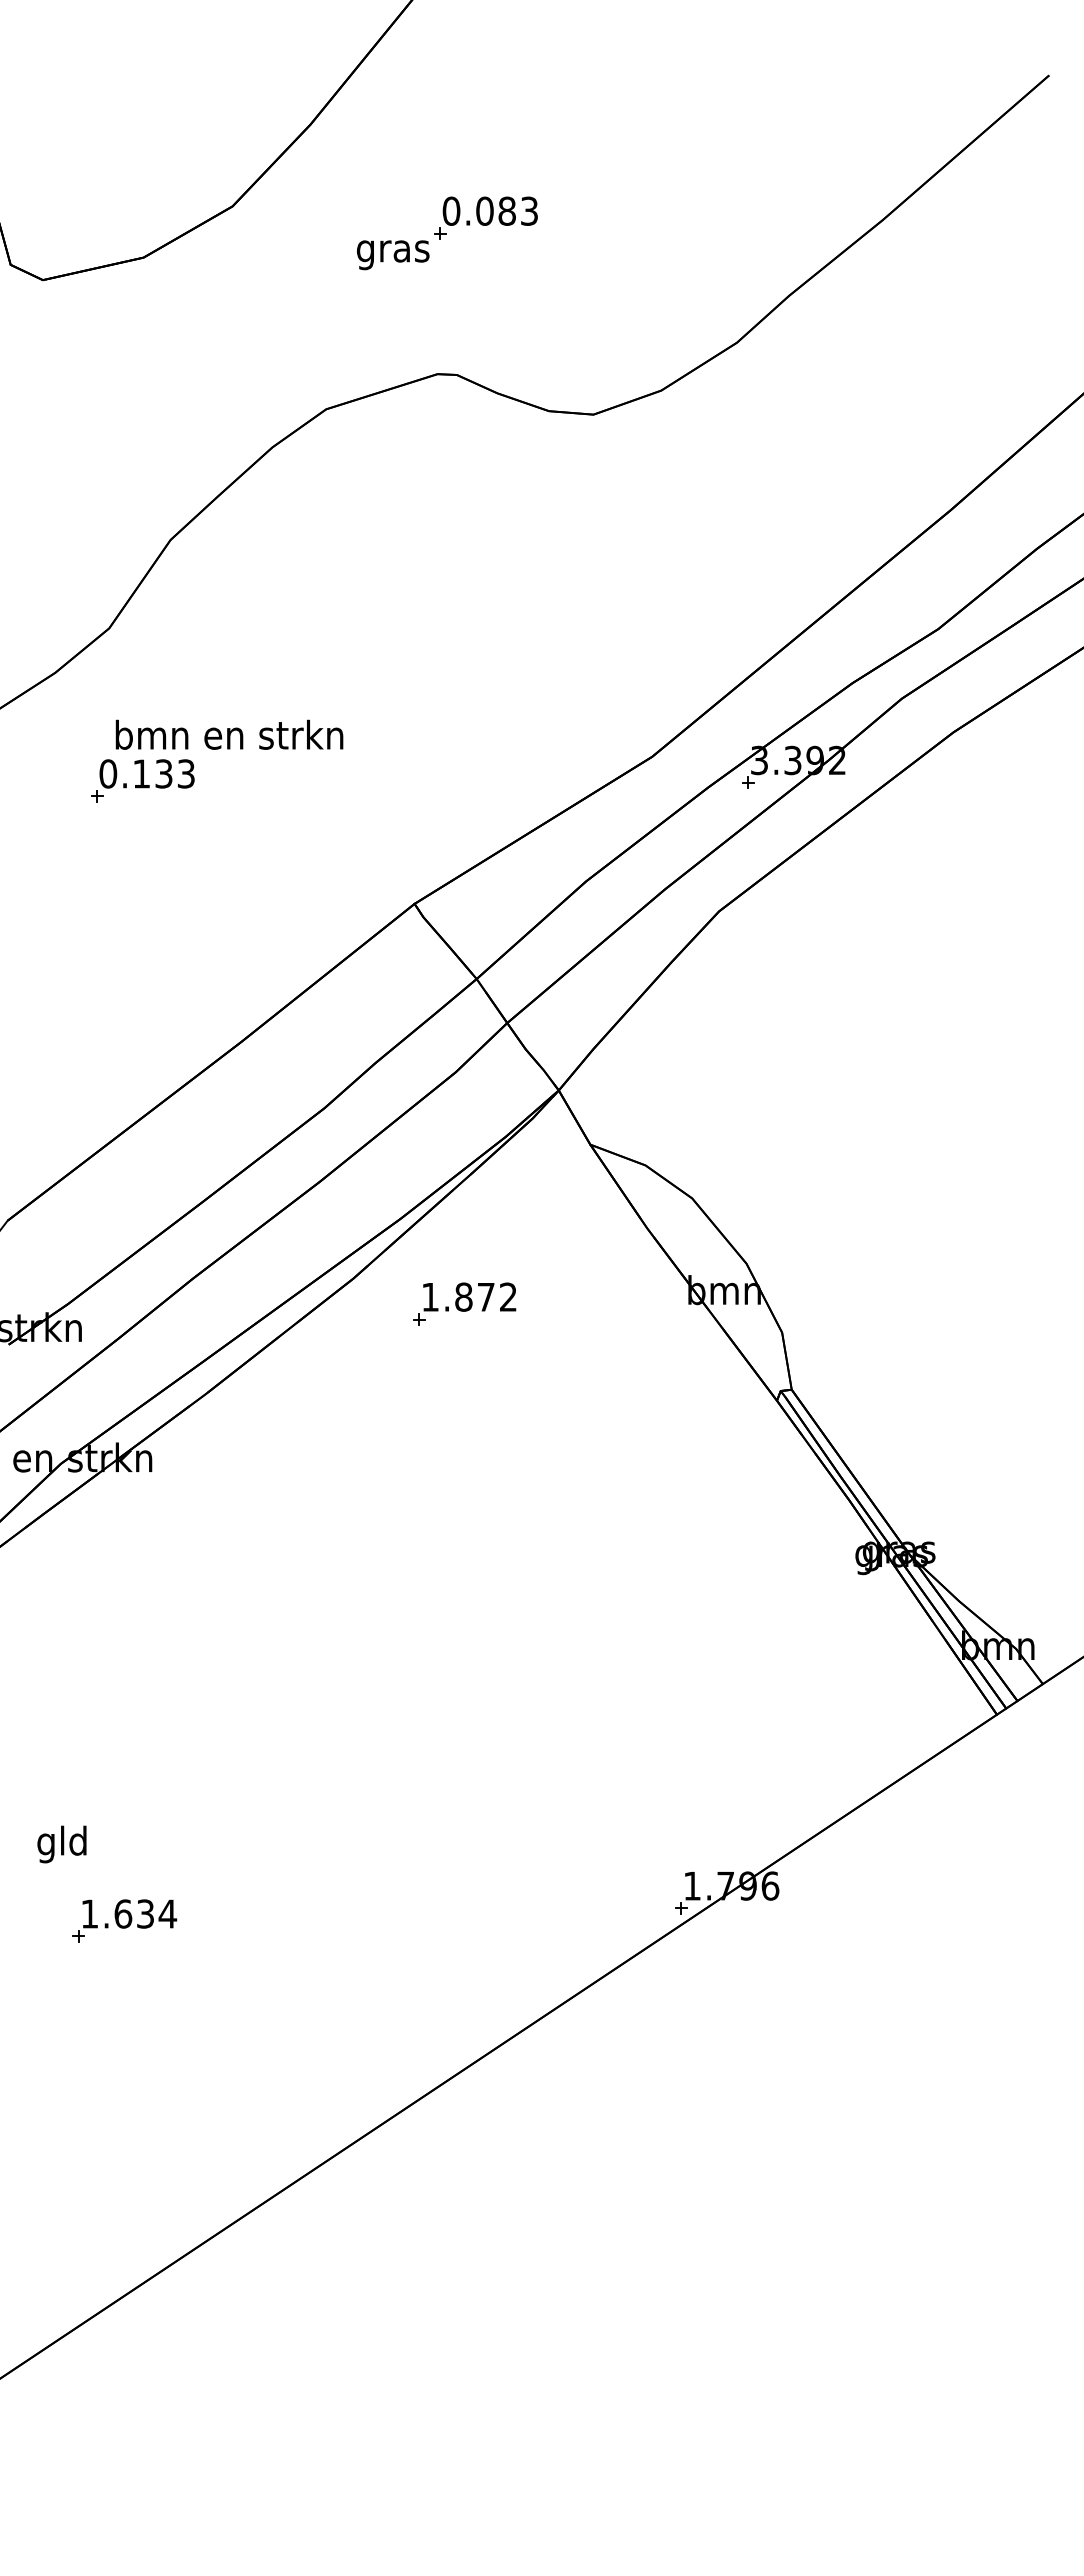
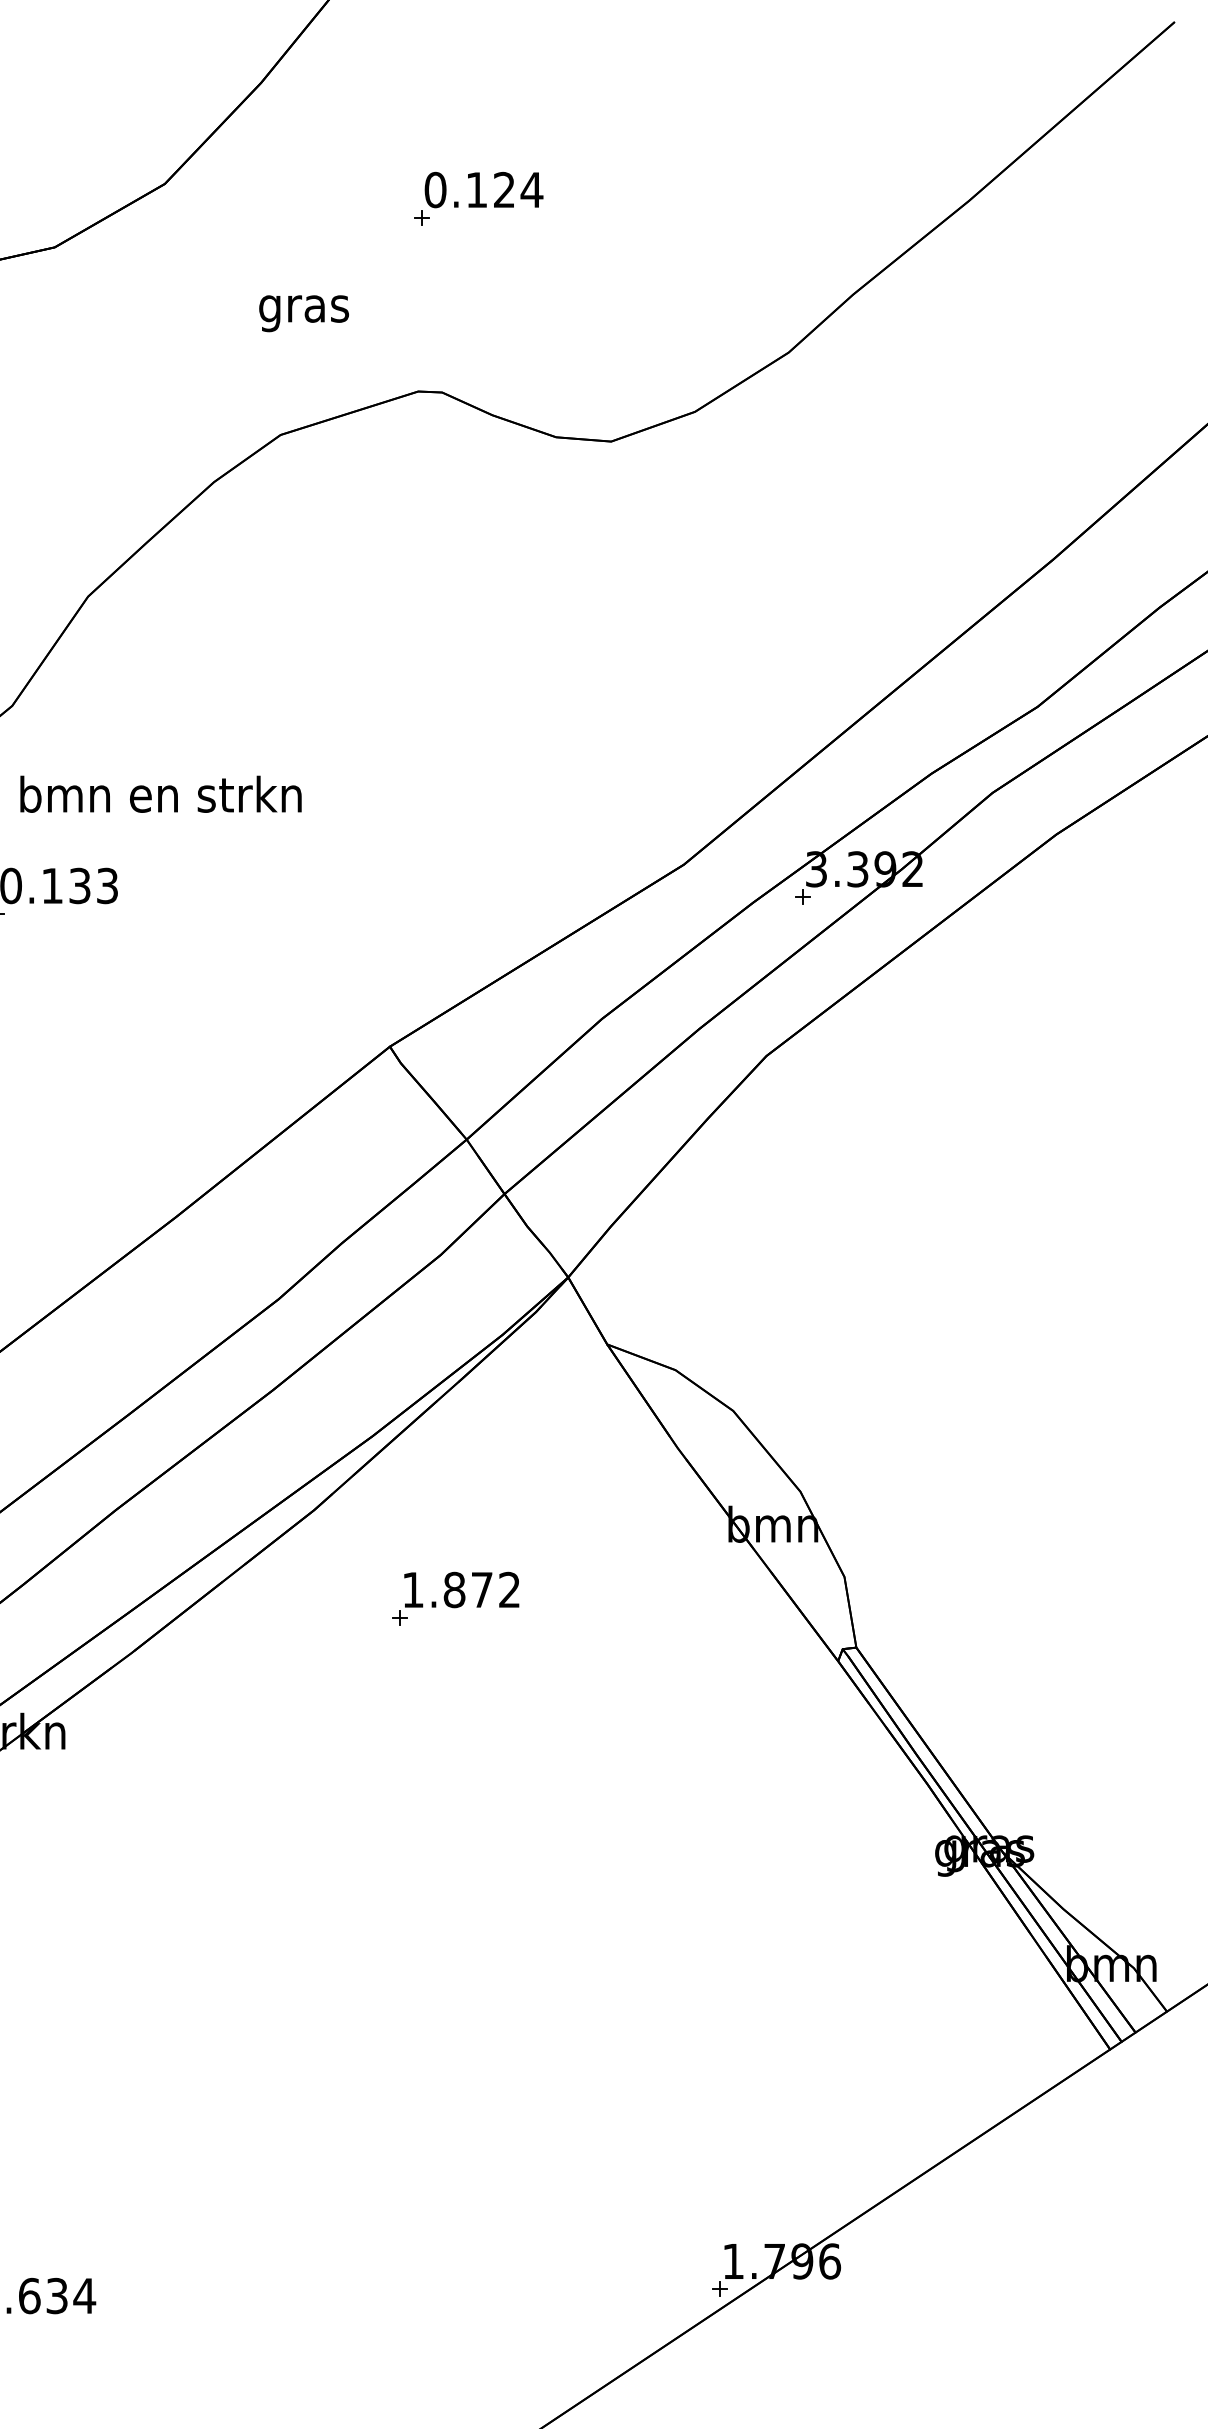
text: (507, 210) -> (504, 189), 0.083 -> 0.124
text: (393, 255) -> (304, 314), moved
text: (229, 734) -> (160, 793), moved
part: (464, 1303) -> (455, 1597), moved

